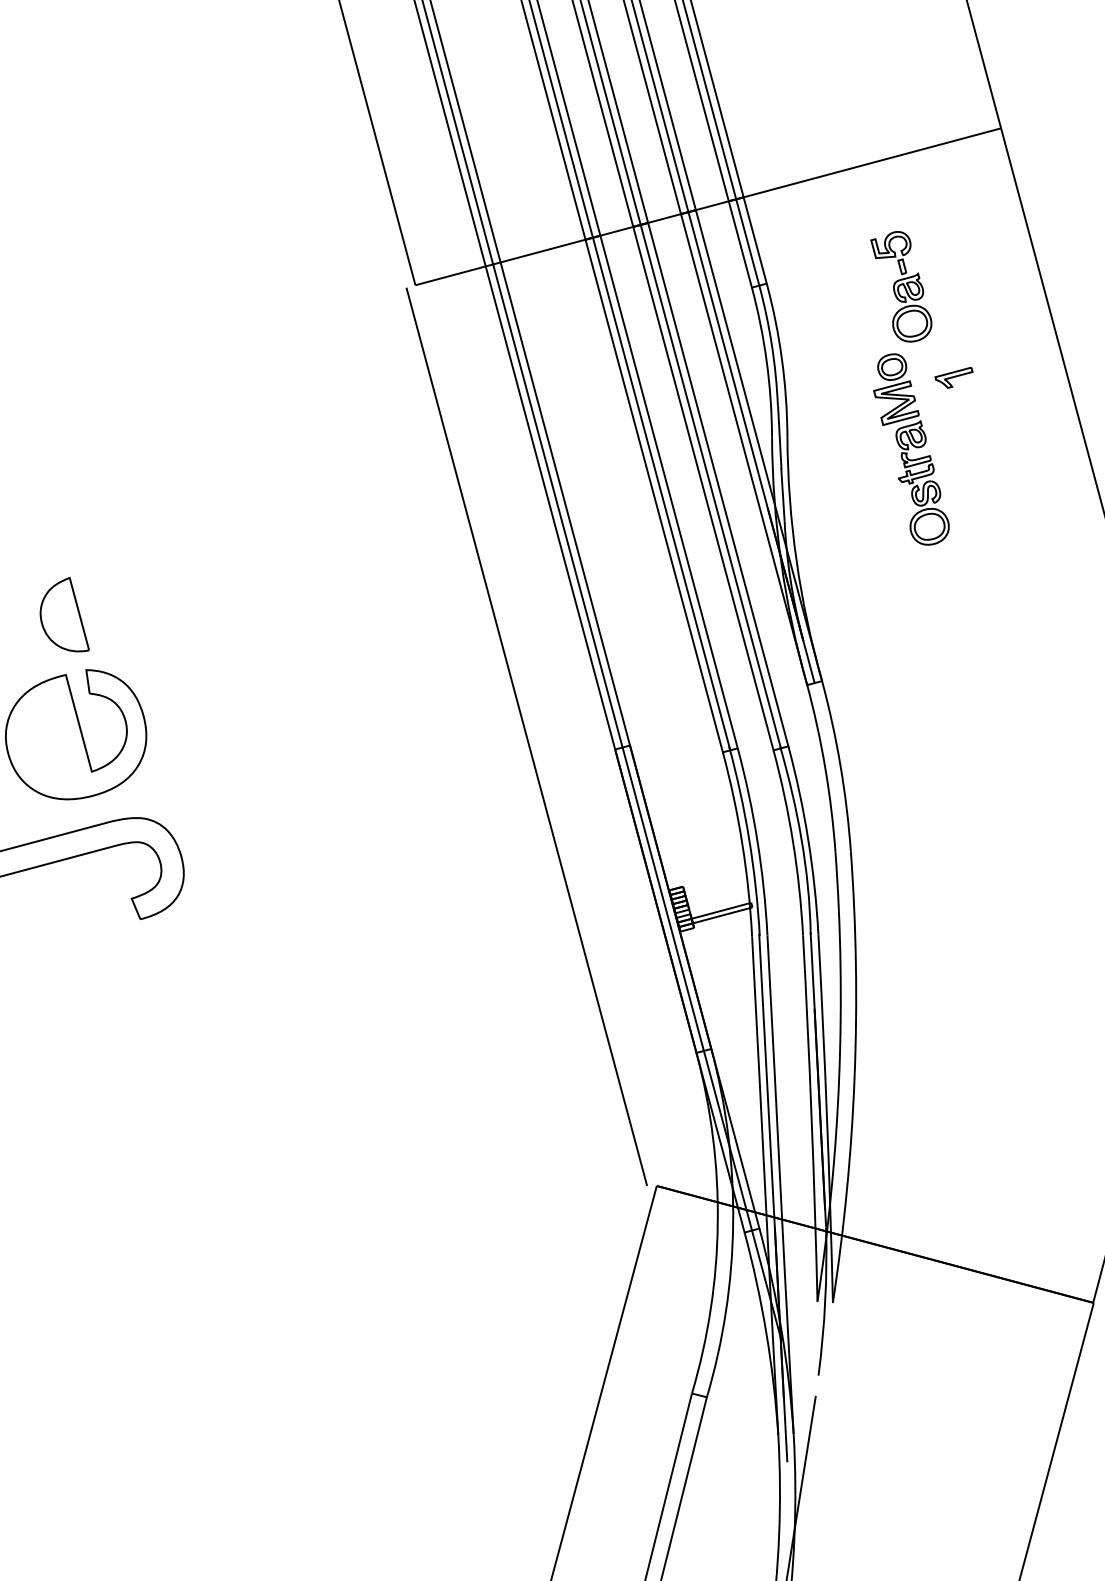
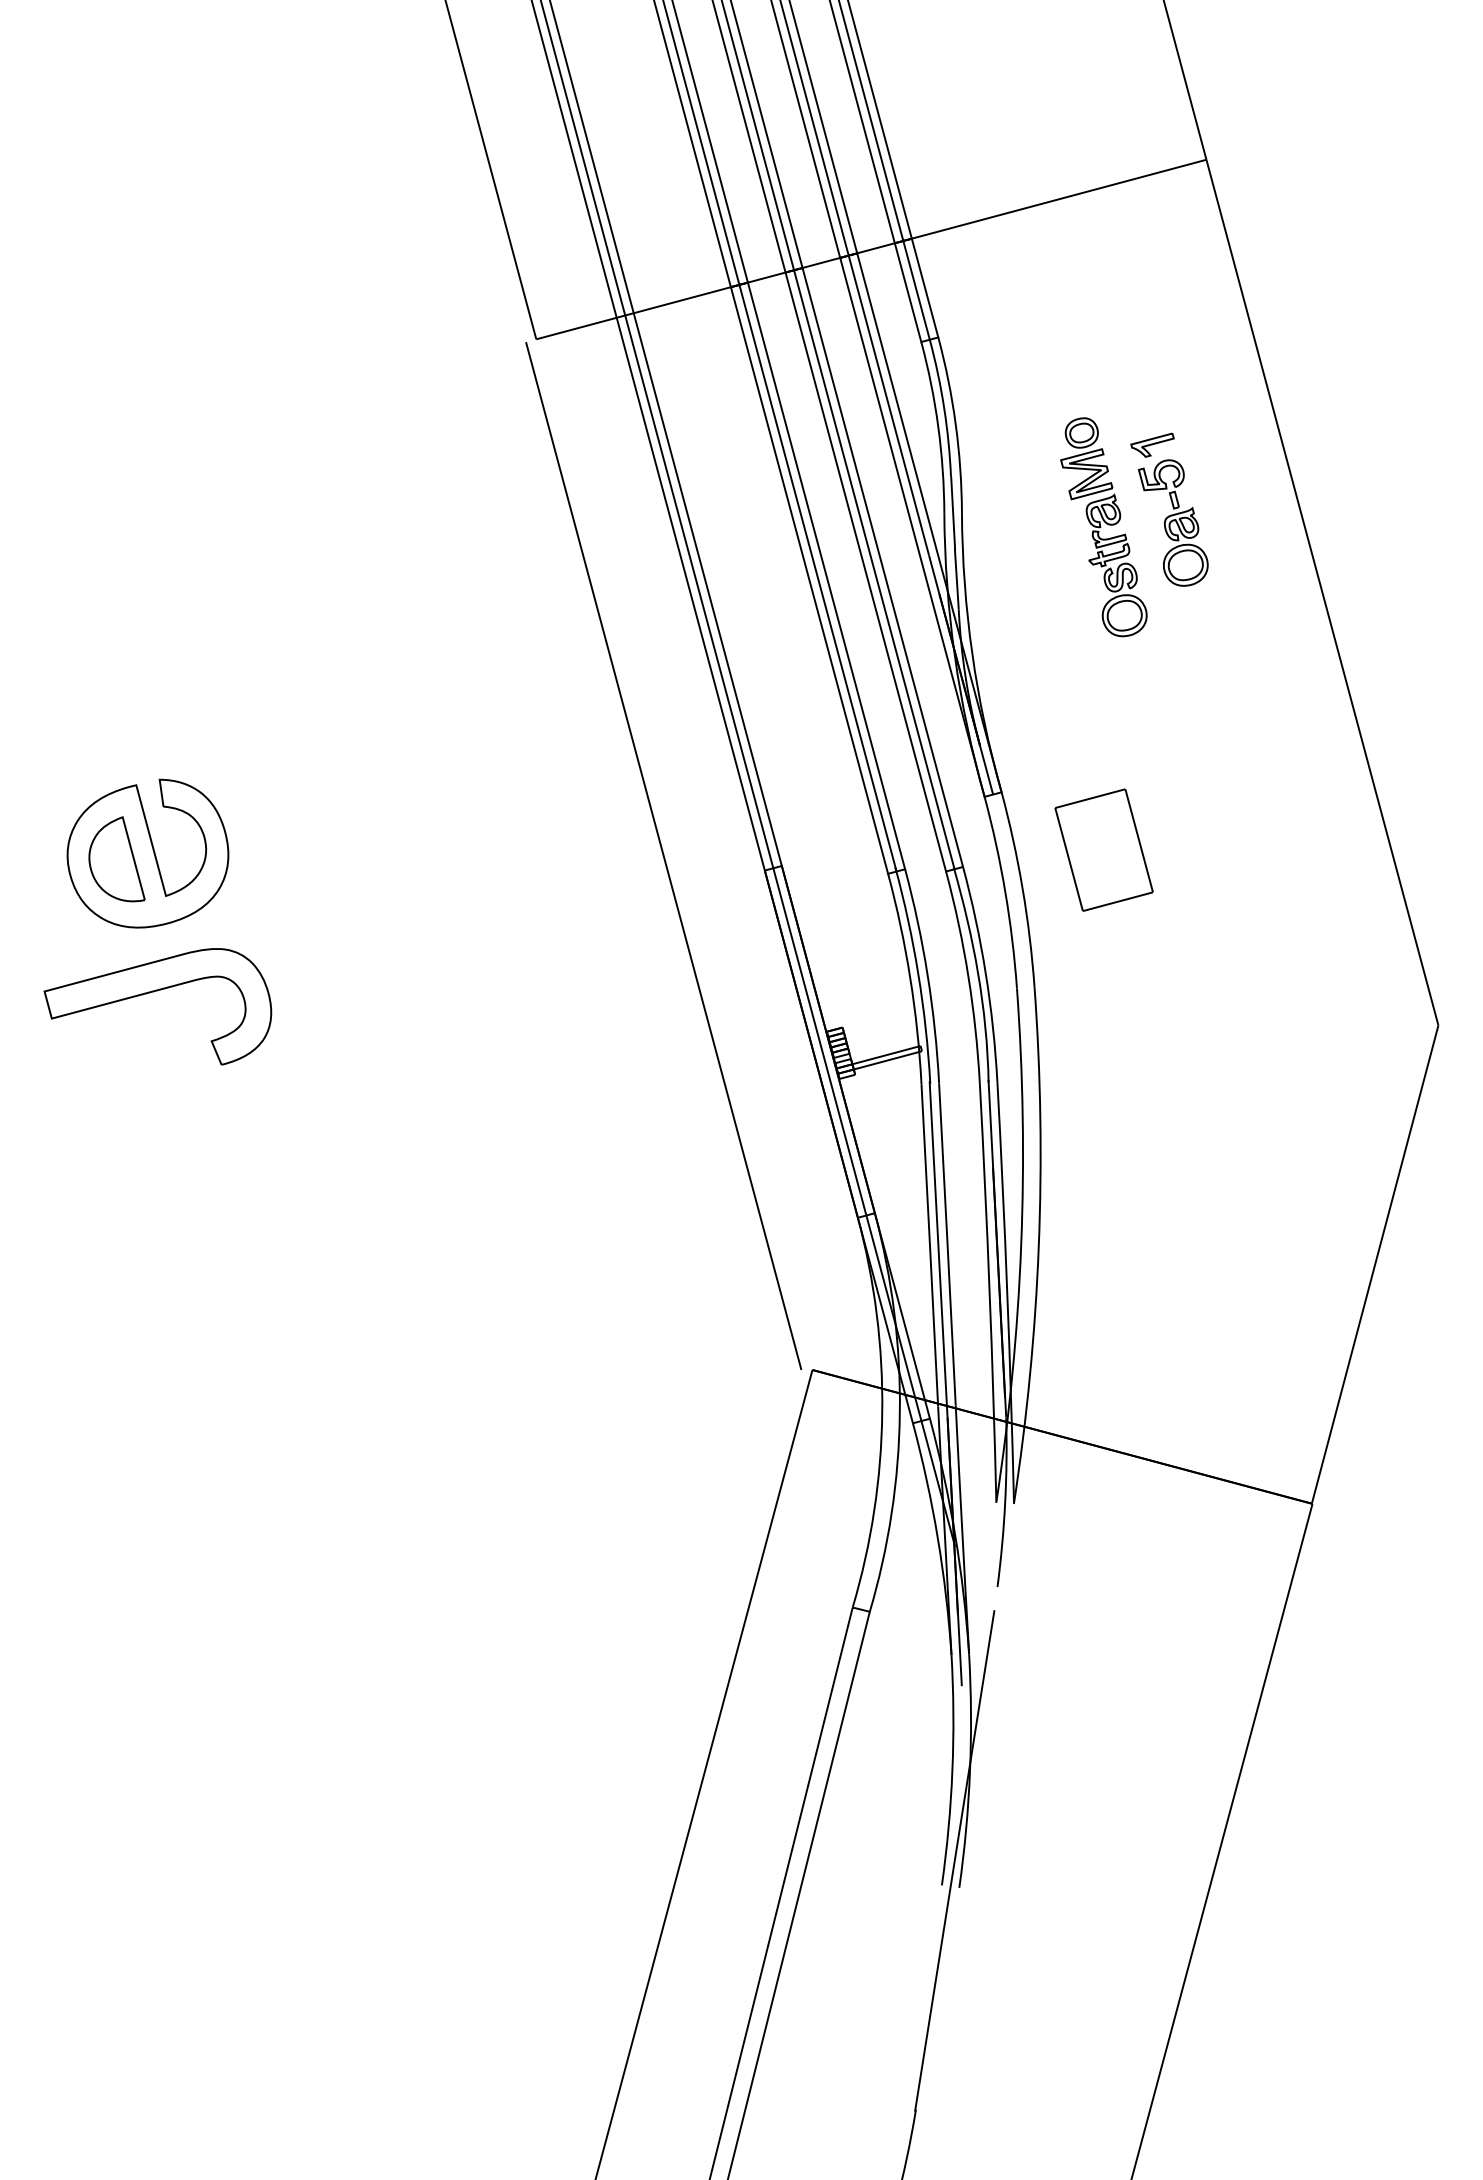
part: (900, 286) -> (1172, 522), moved
part: (64, 614) -> (116, 859), moved
part: (911, 731) -> (1103, 849), added

